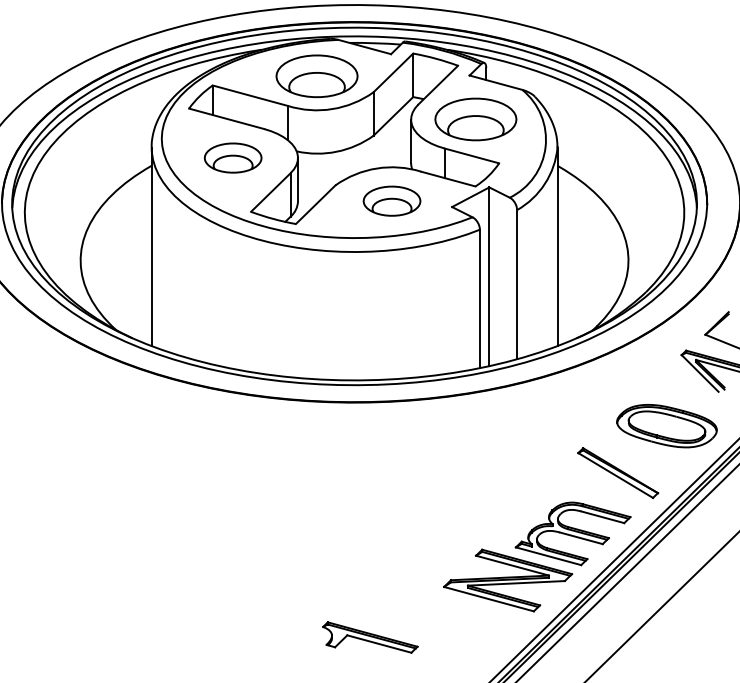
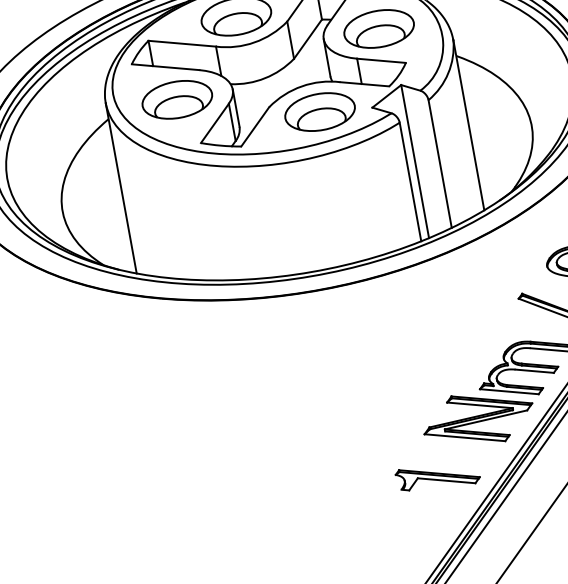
part: (232, 157) -> (176, 99), size x1.43
part: (391, 200) -> (319, 111), size x1.43
part: (370, 637) -> (438, 476), moved

